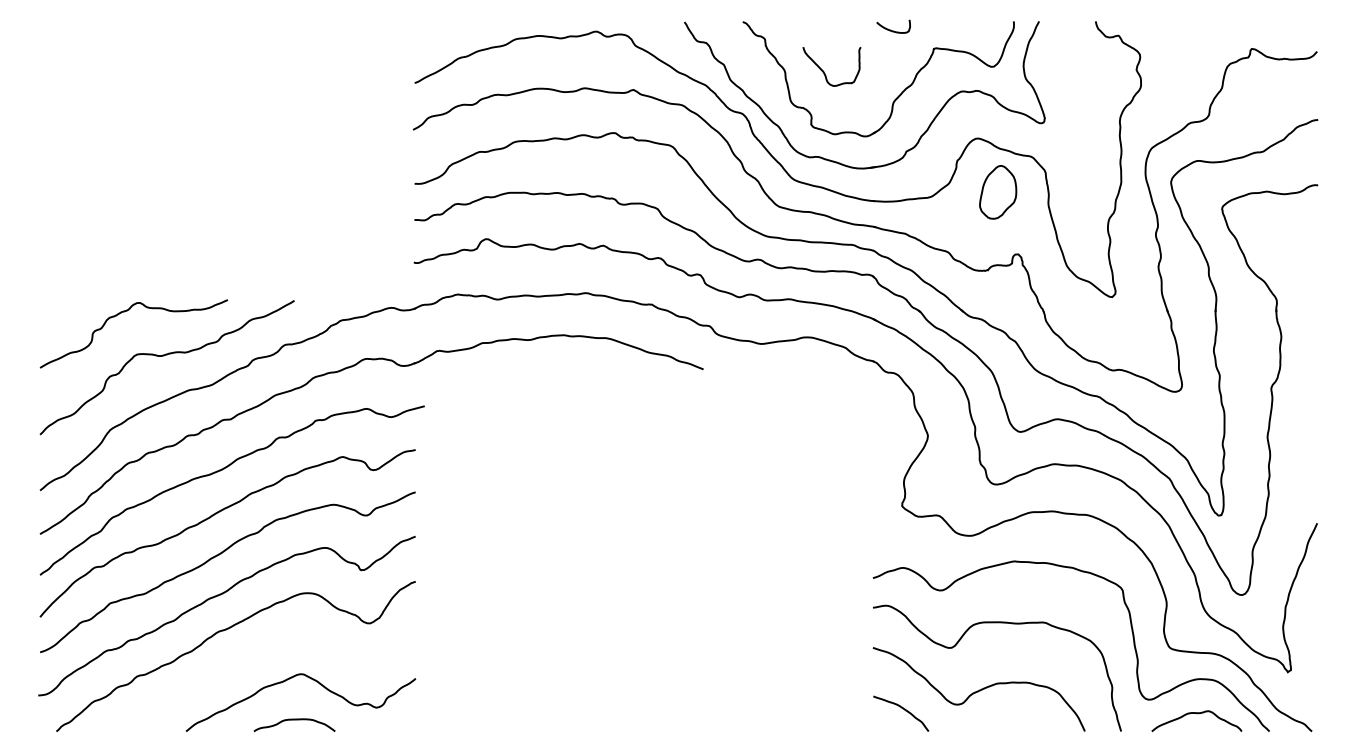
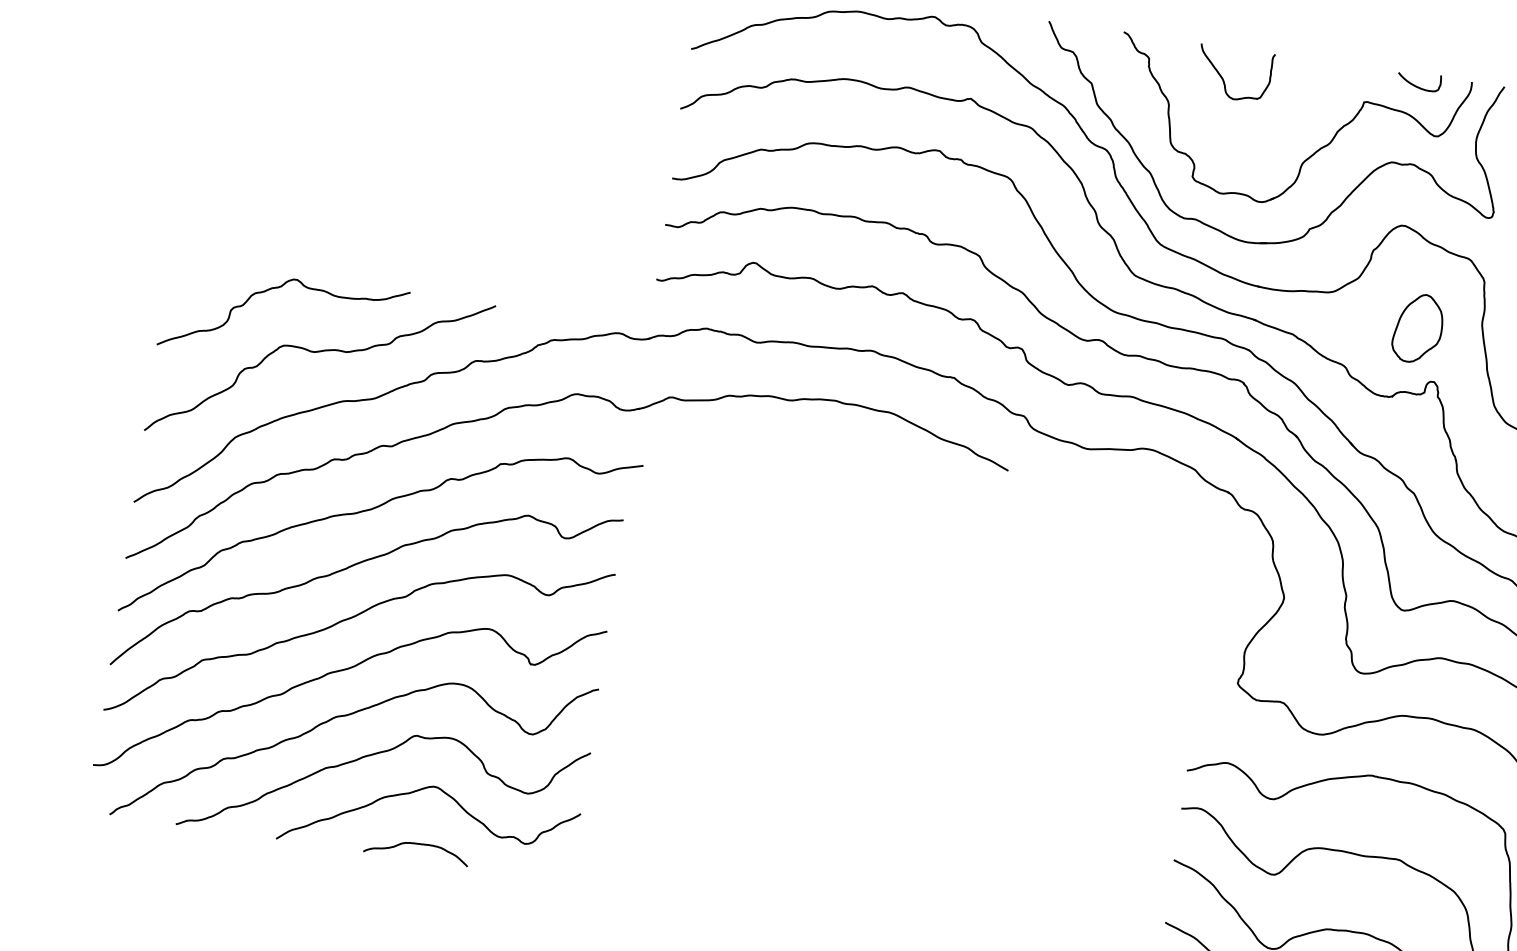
curve: (893, 30) -> (1418, 86), moved
curve: (824, 71) -> (1224, 78), moved
part: (998, 192) -> (1418, 328), moved
curve: (253, 656) -> (376, 755), added

